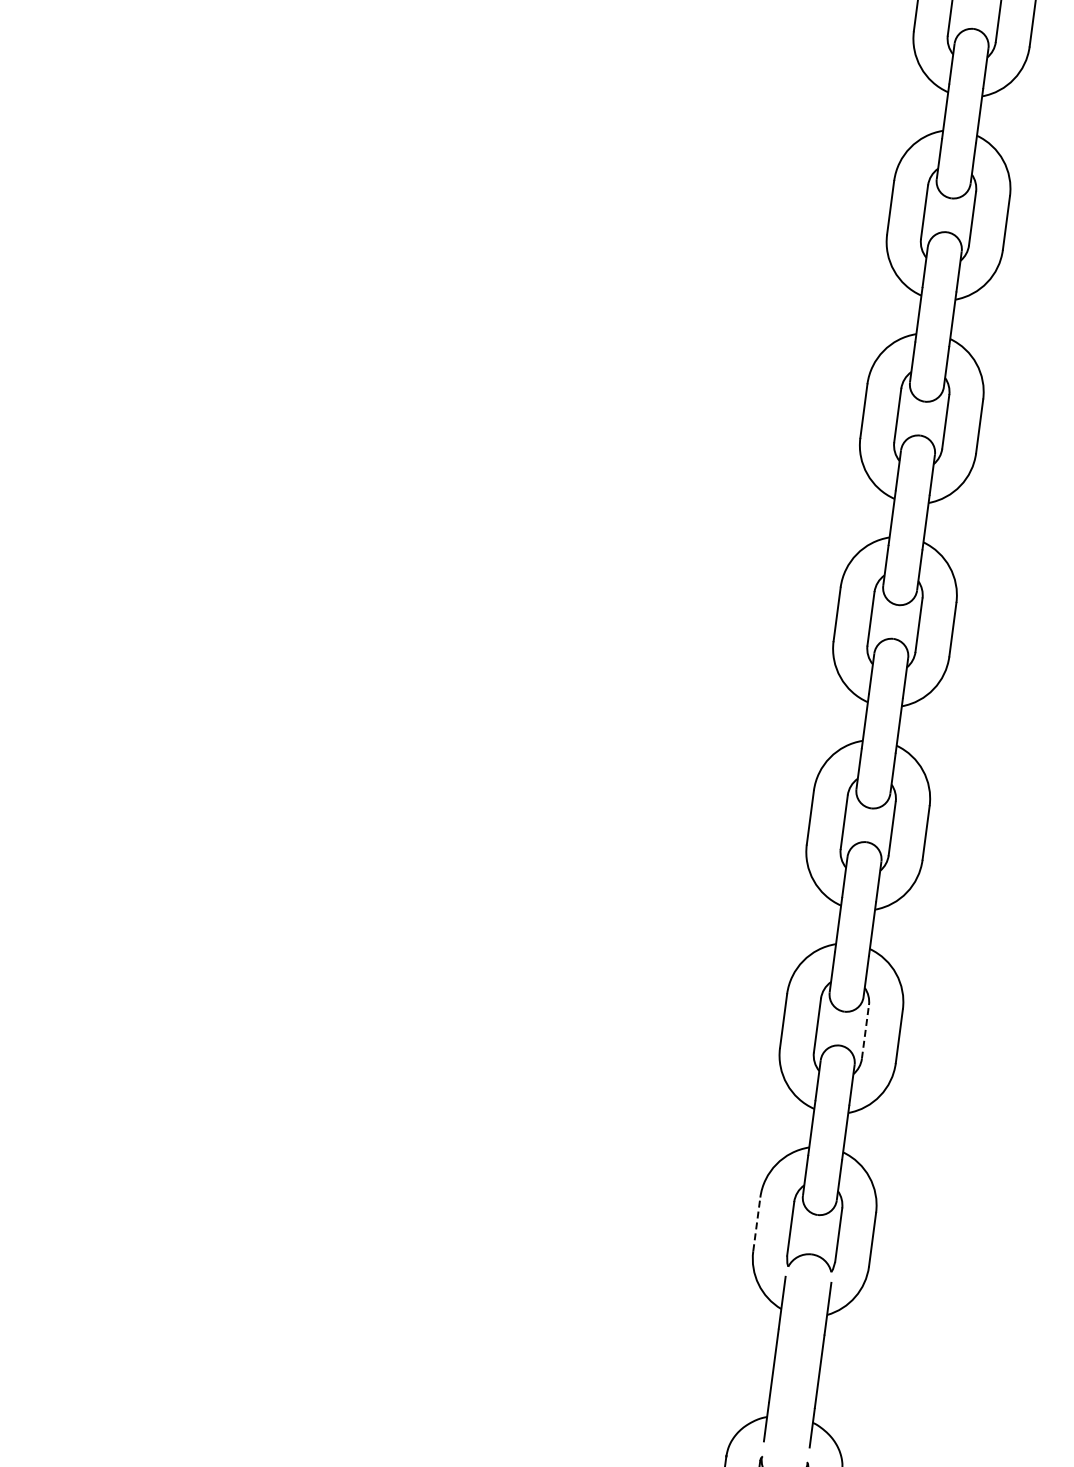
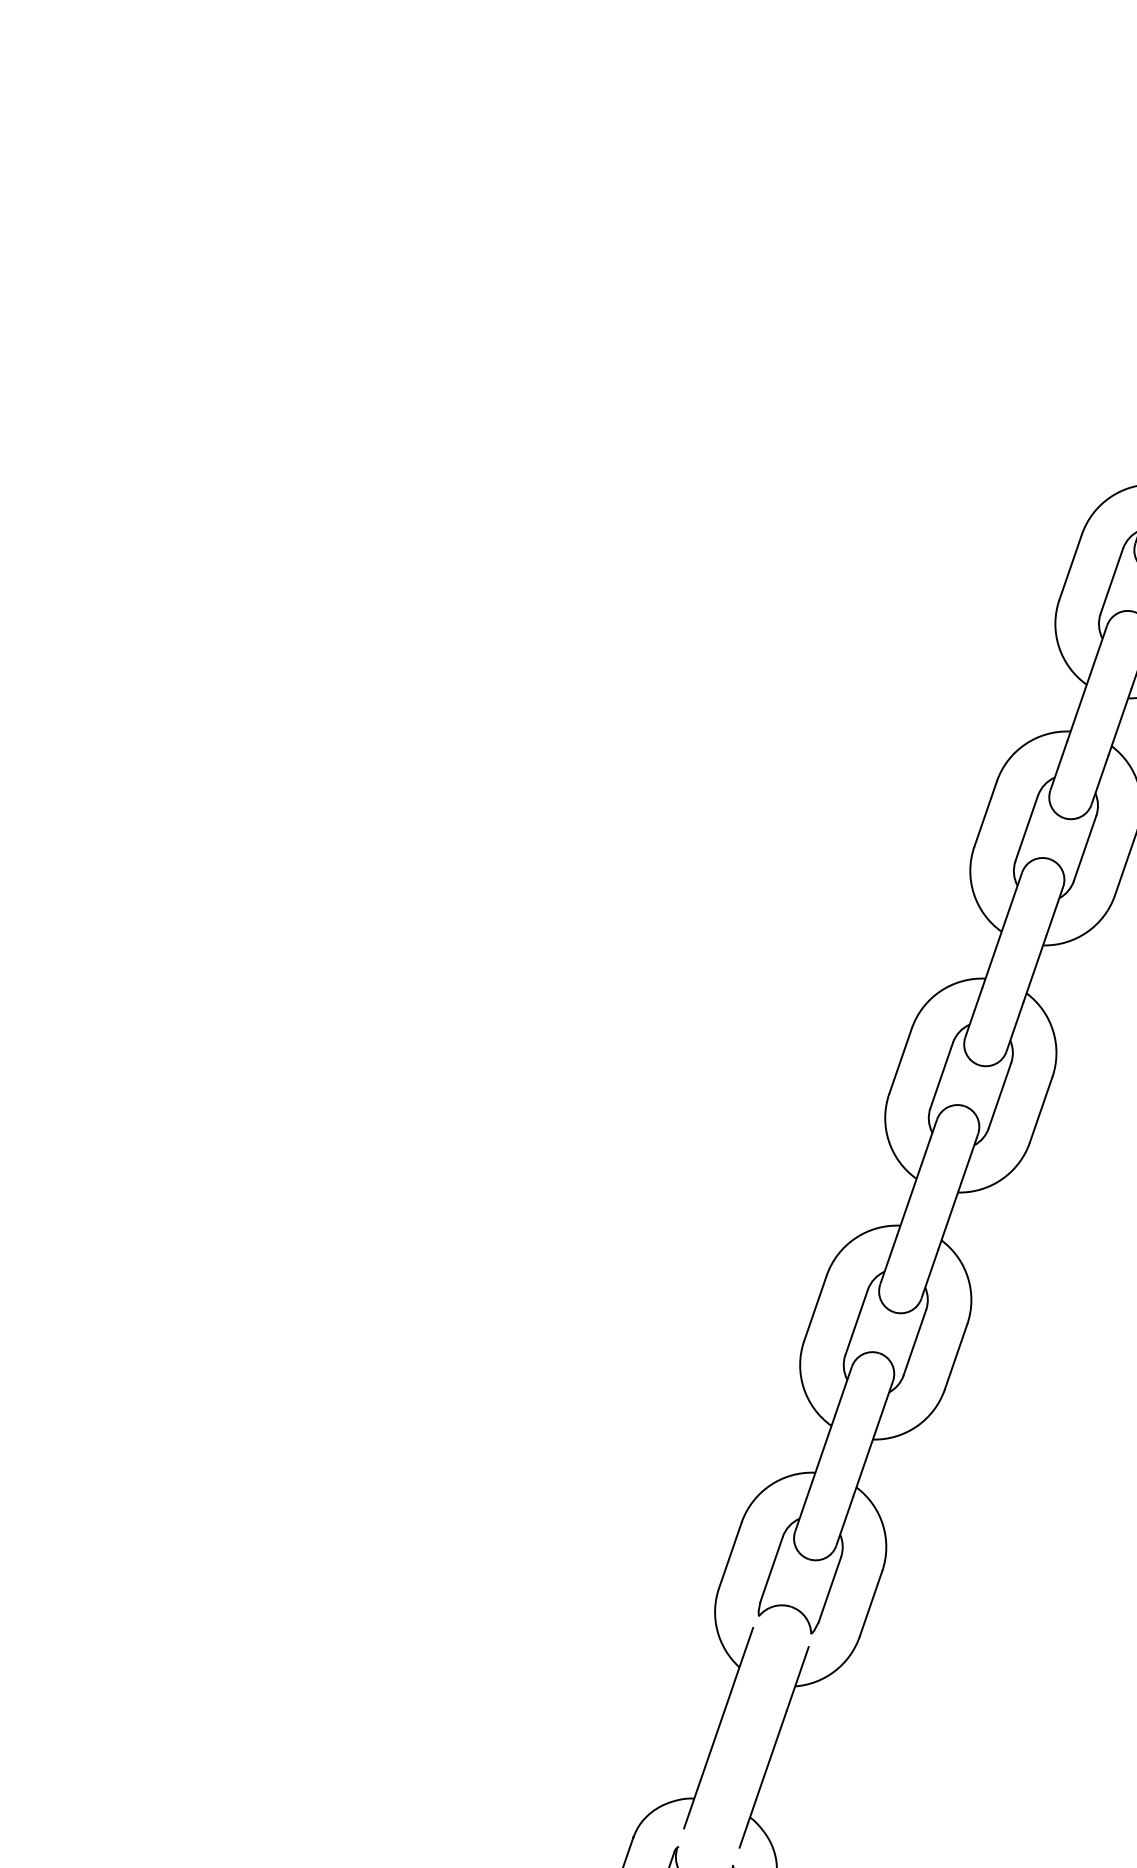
line: (865, 1031) -> (915, 1342), dashed -> solid
line: (756, 1223) -> (730, 1554), dashed -> solid

